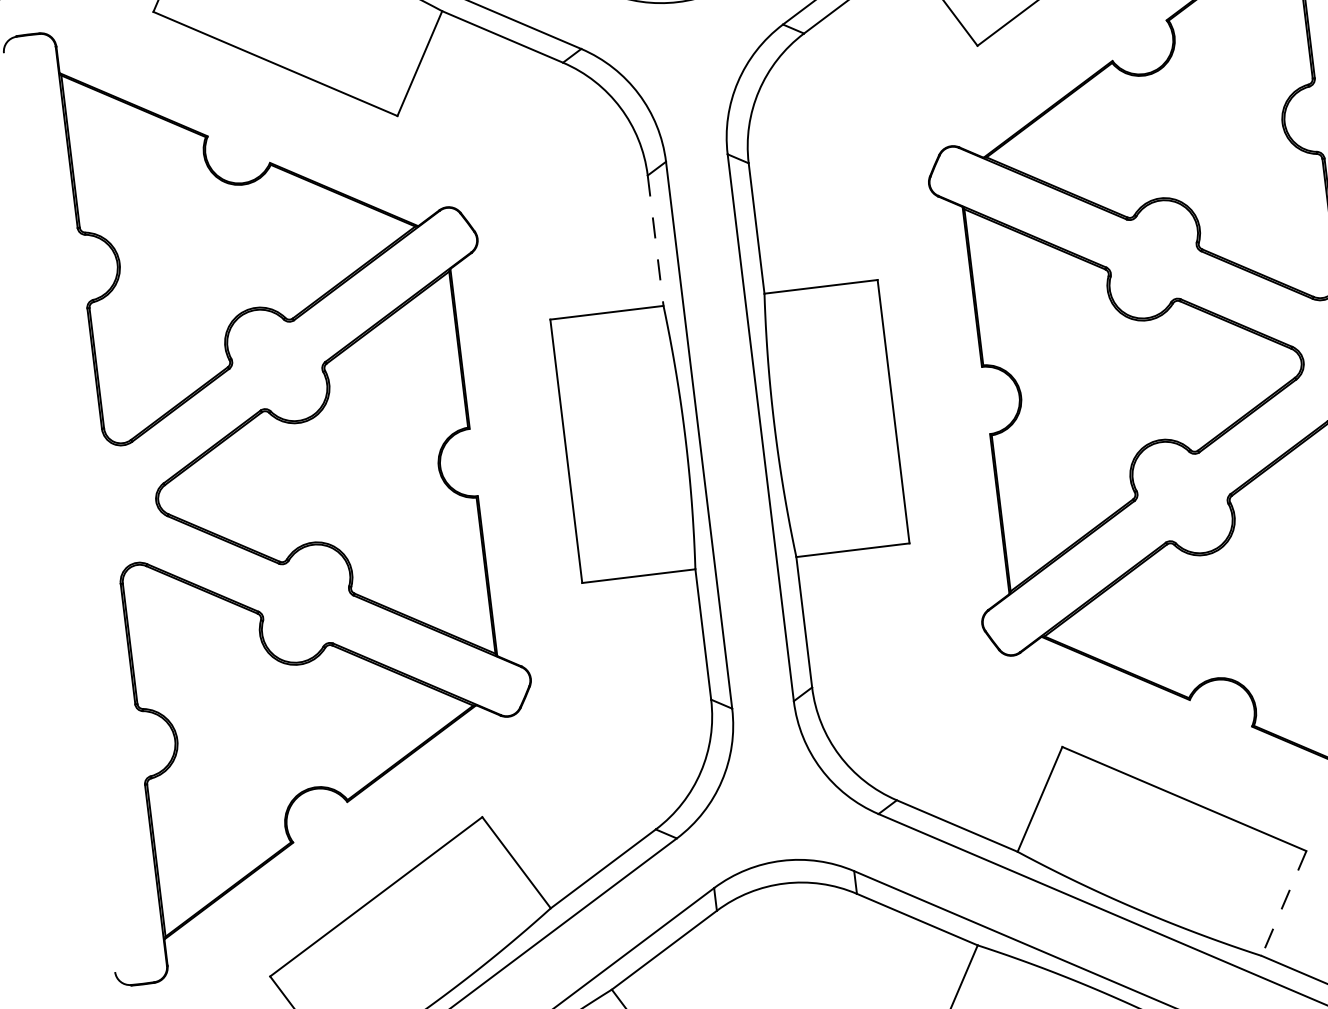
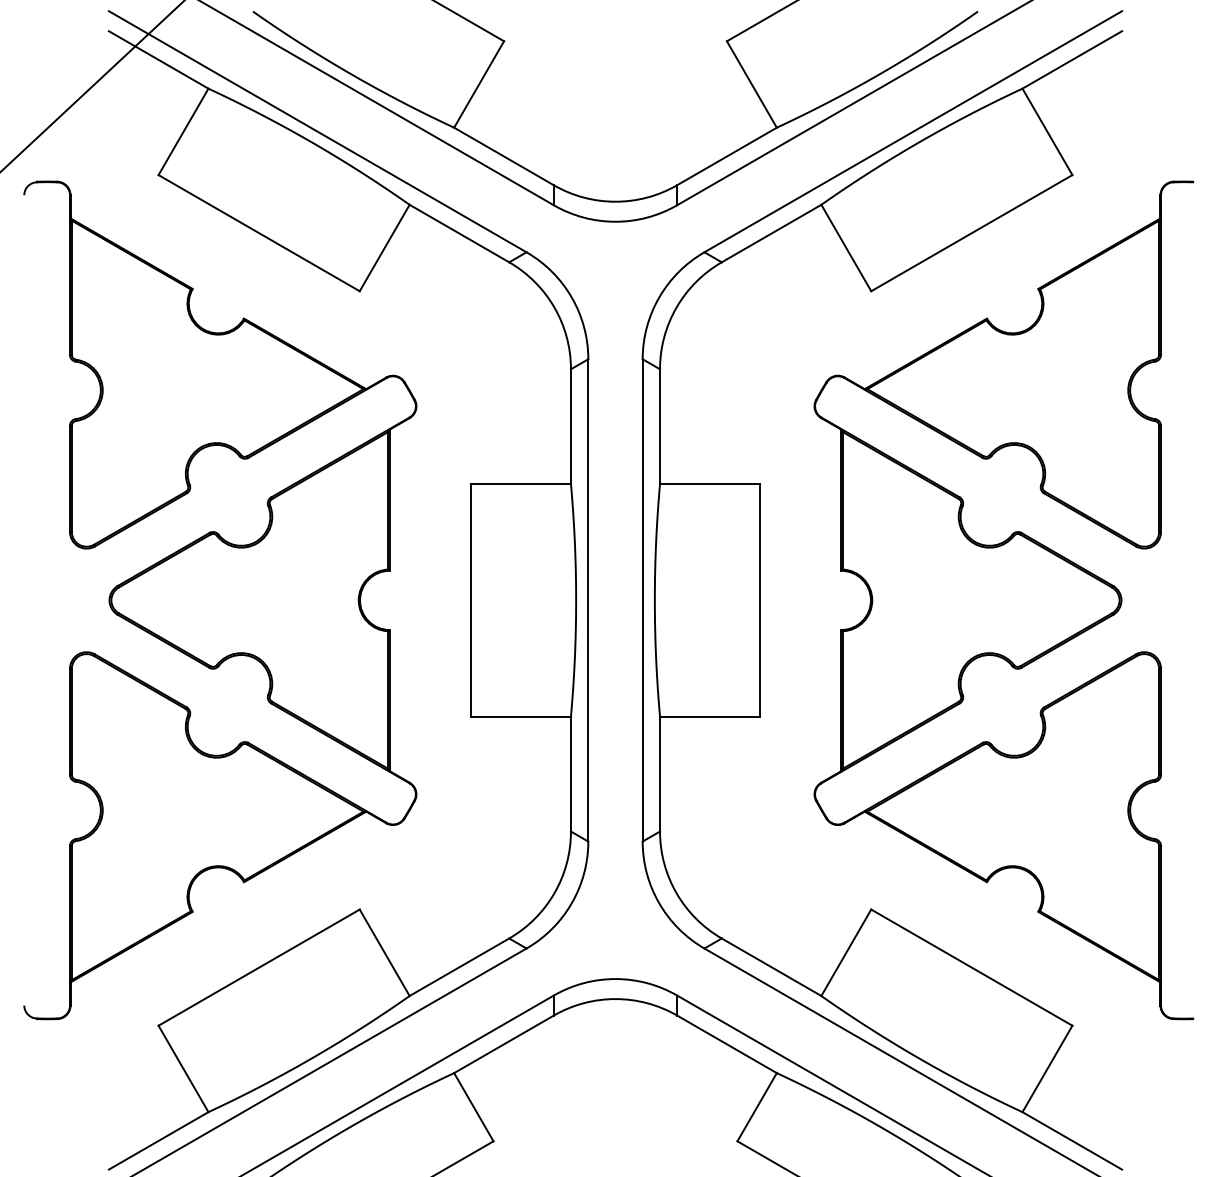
line: (655, 241) -> (570, 427), dashed -> solid
line: (1284, 903) -> (1047, 1068), dashed -> solid

